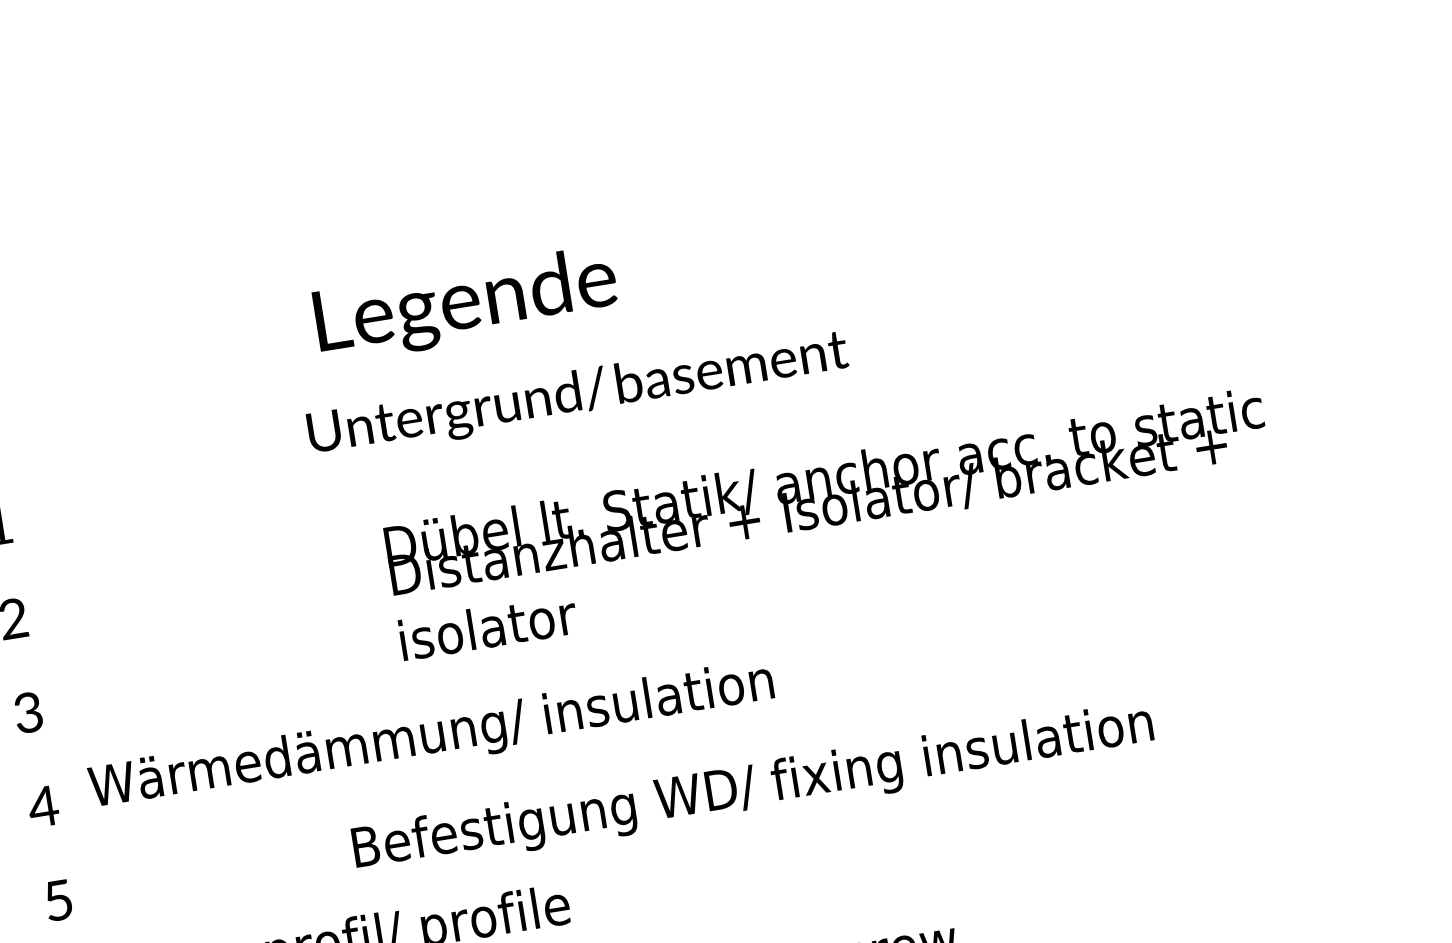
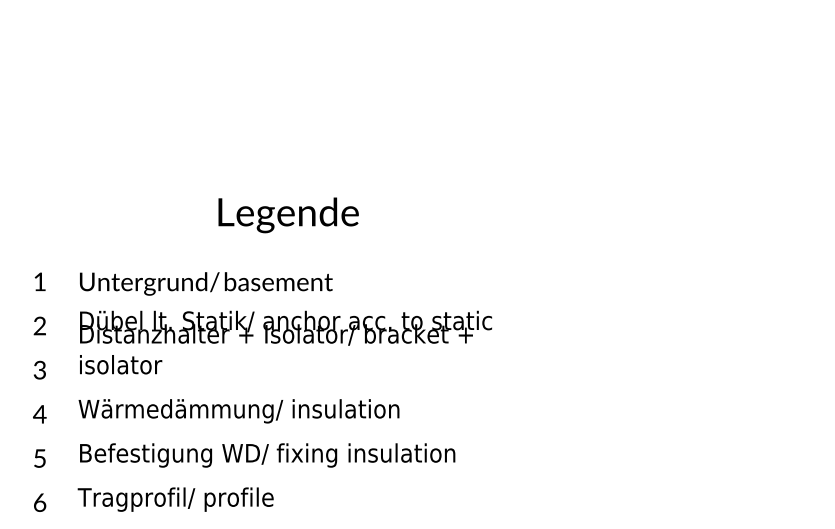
text: (466, 305) -> (288, 215), moved
text: (578, 394) -> (206, 283), moved
text: (832, 523) -> (286, 342), moved
text: (430, 738) -> (238, 411), moved
text: (753, 789) -> (267, 455), moved

